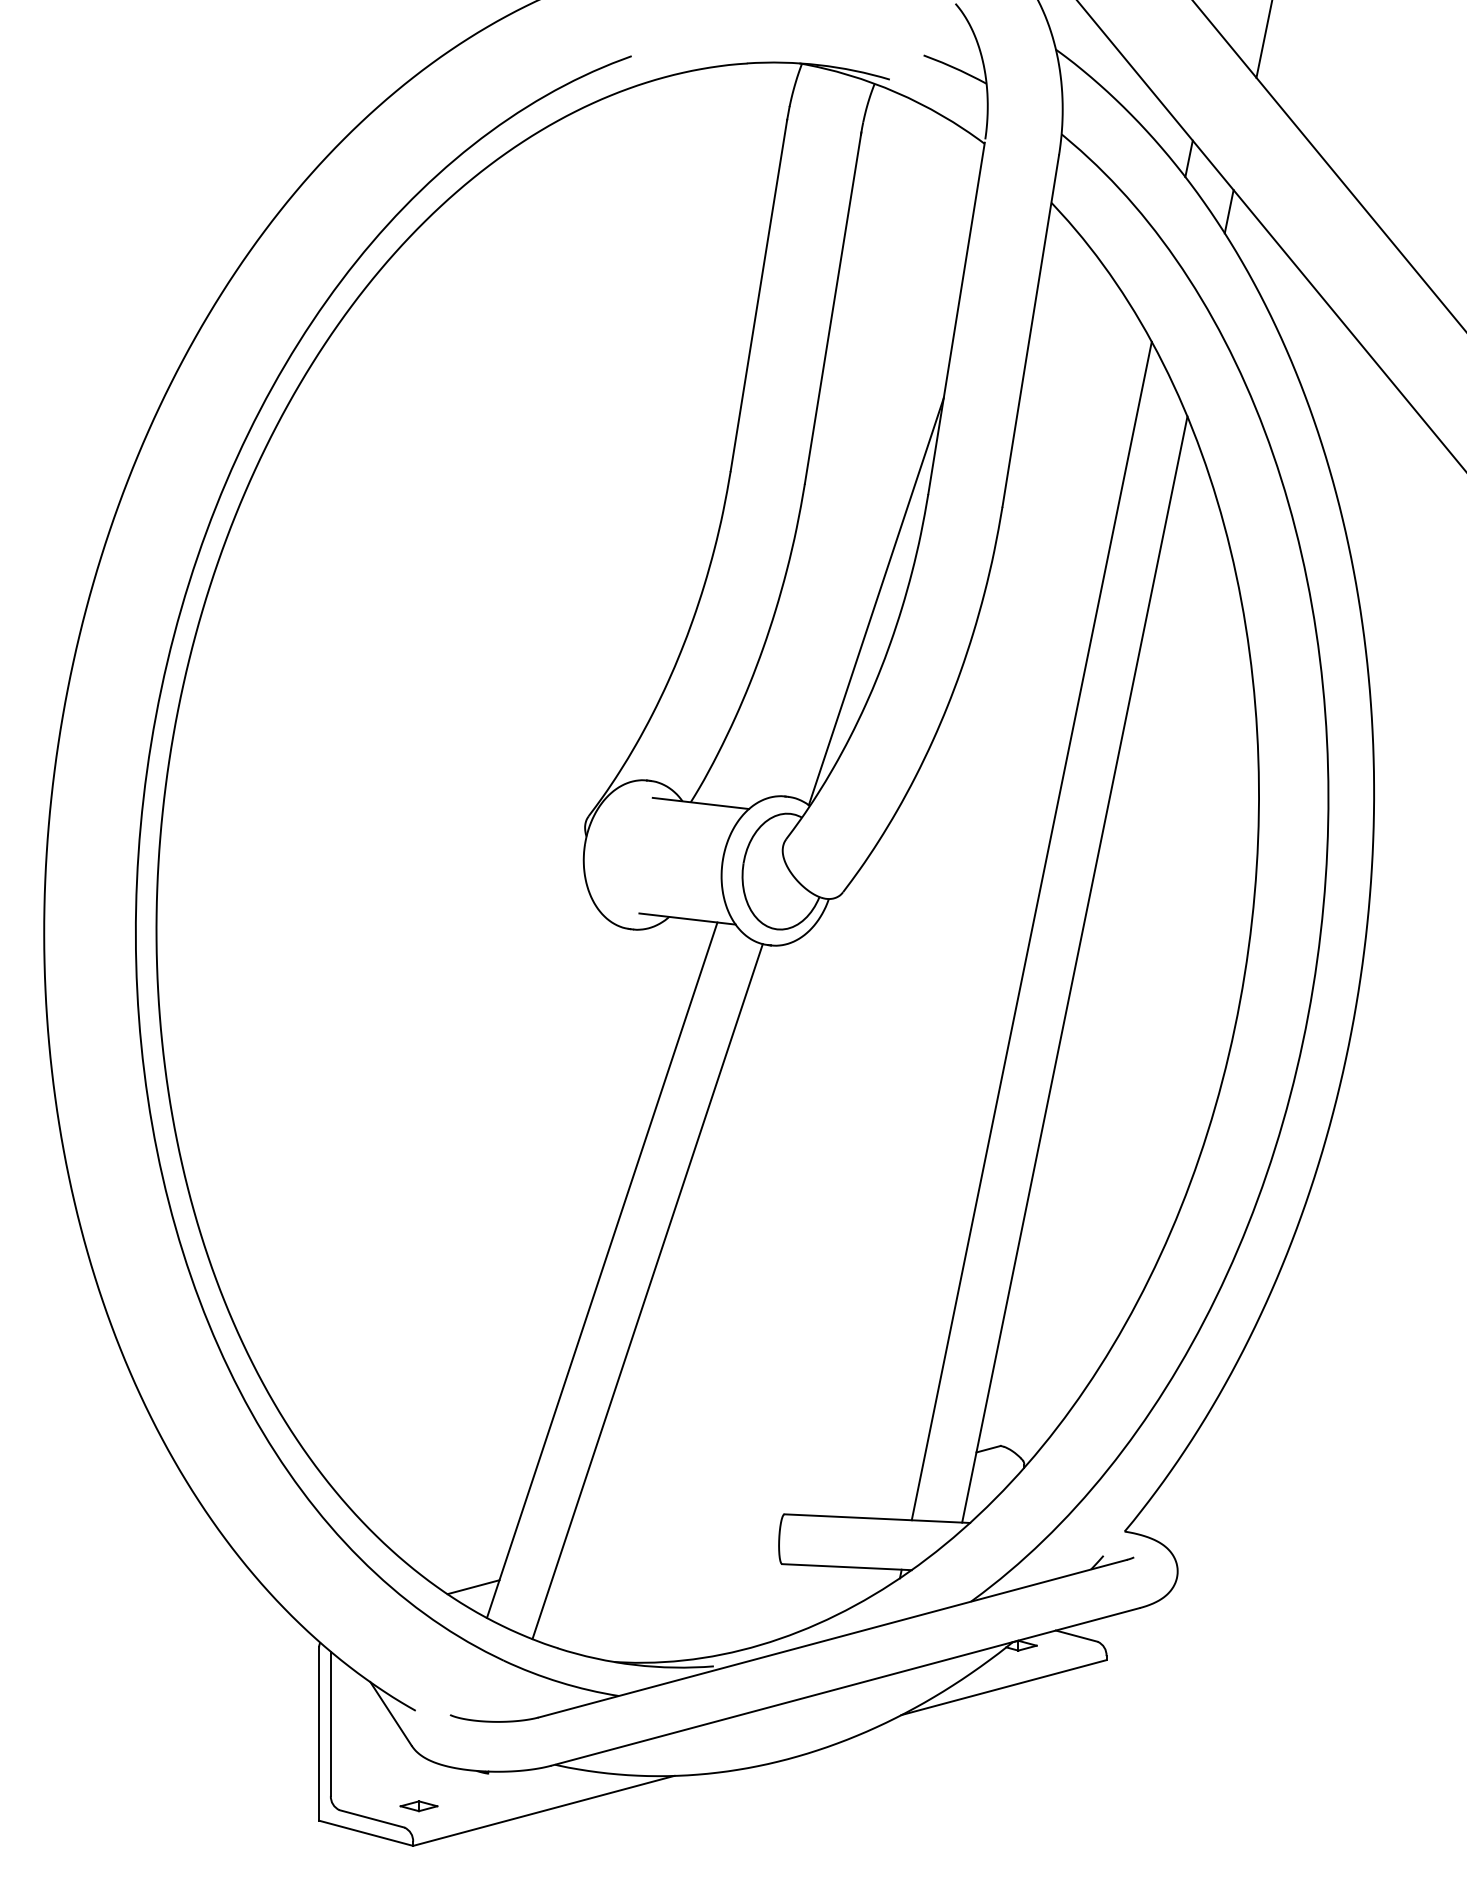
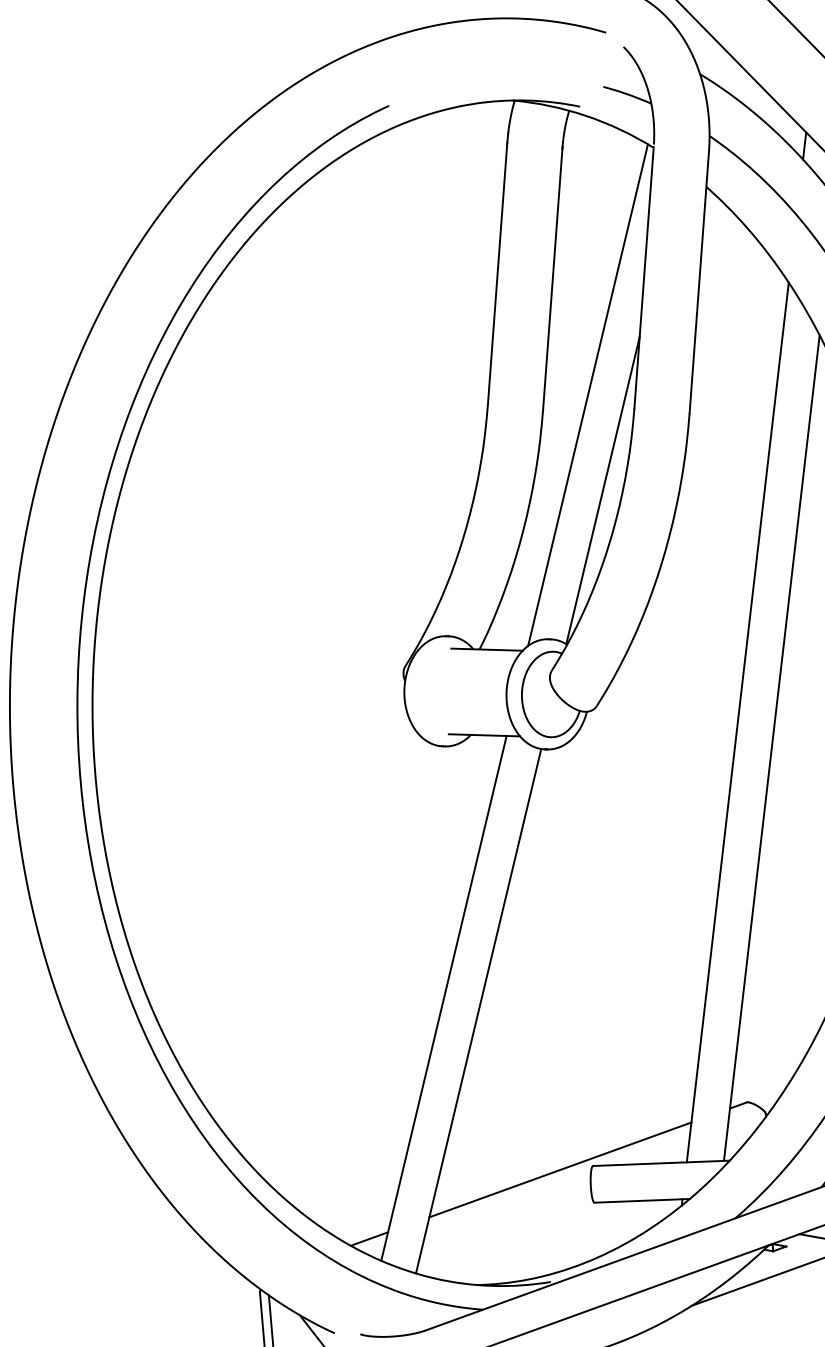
line: (866, 470) -> (587, 394), added
line: (739, 1515) -> (560, 1169), added

